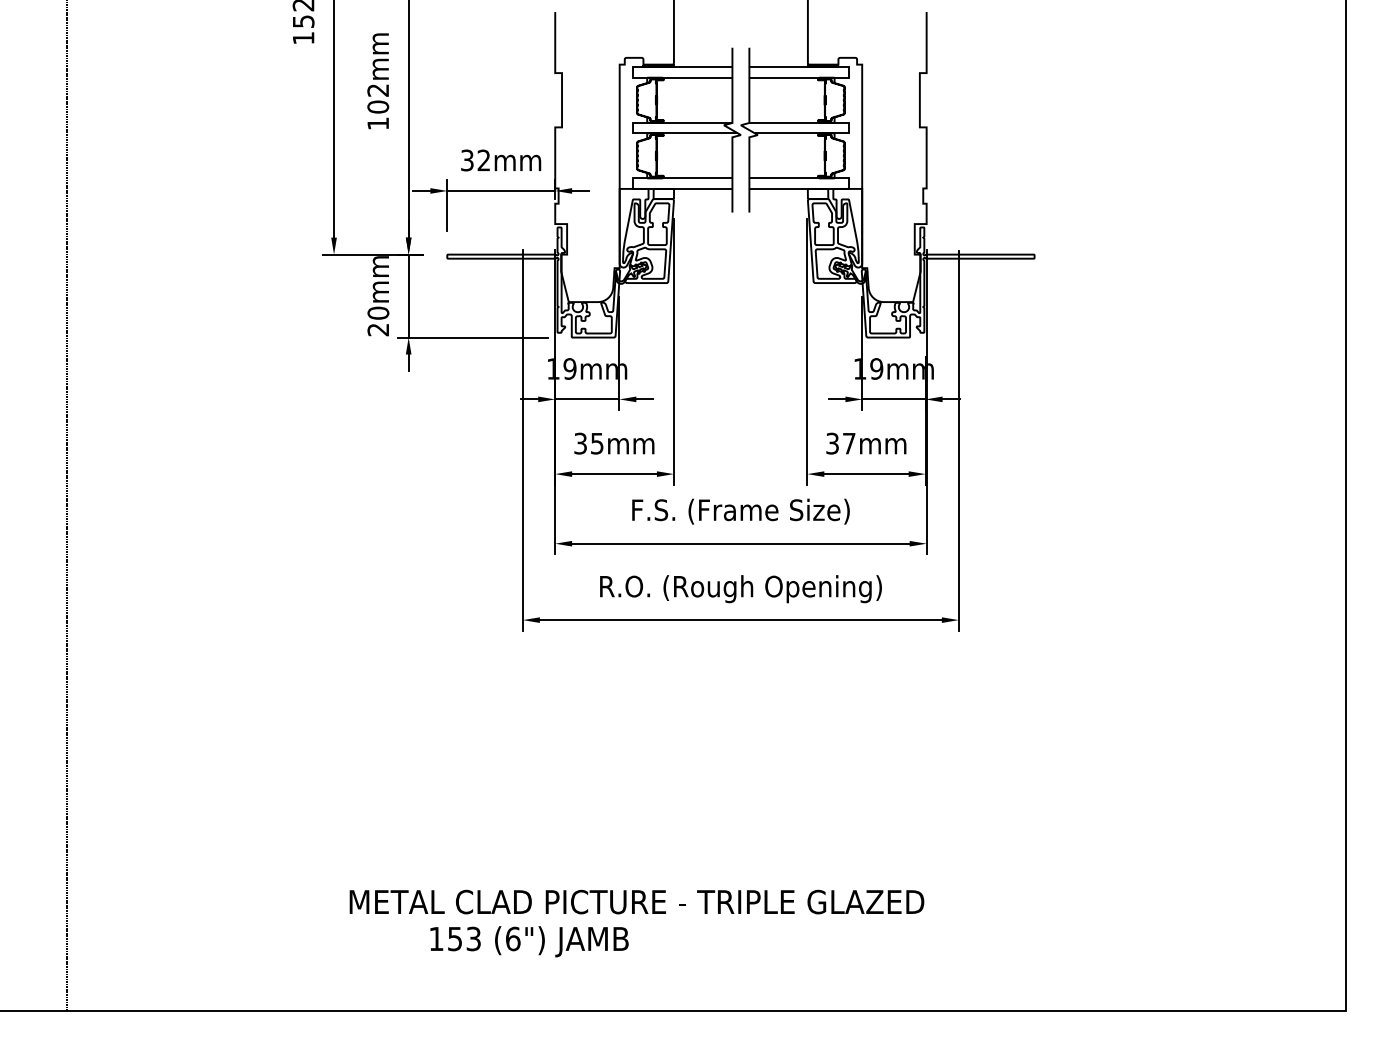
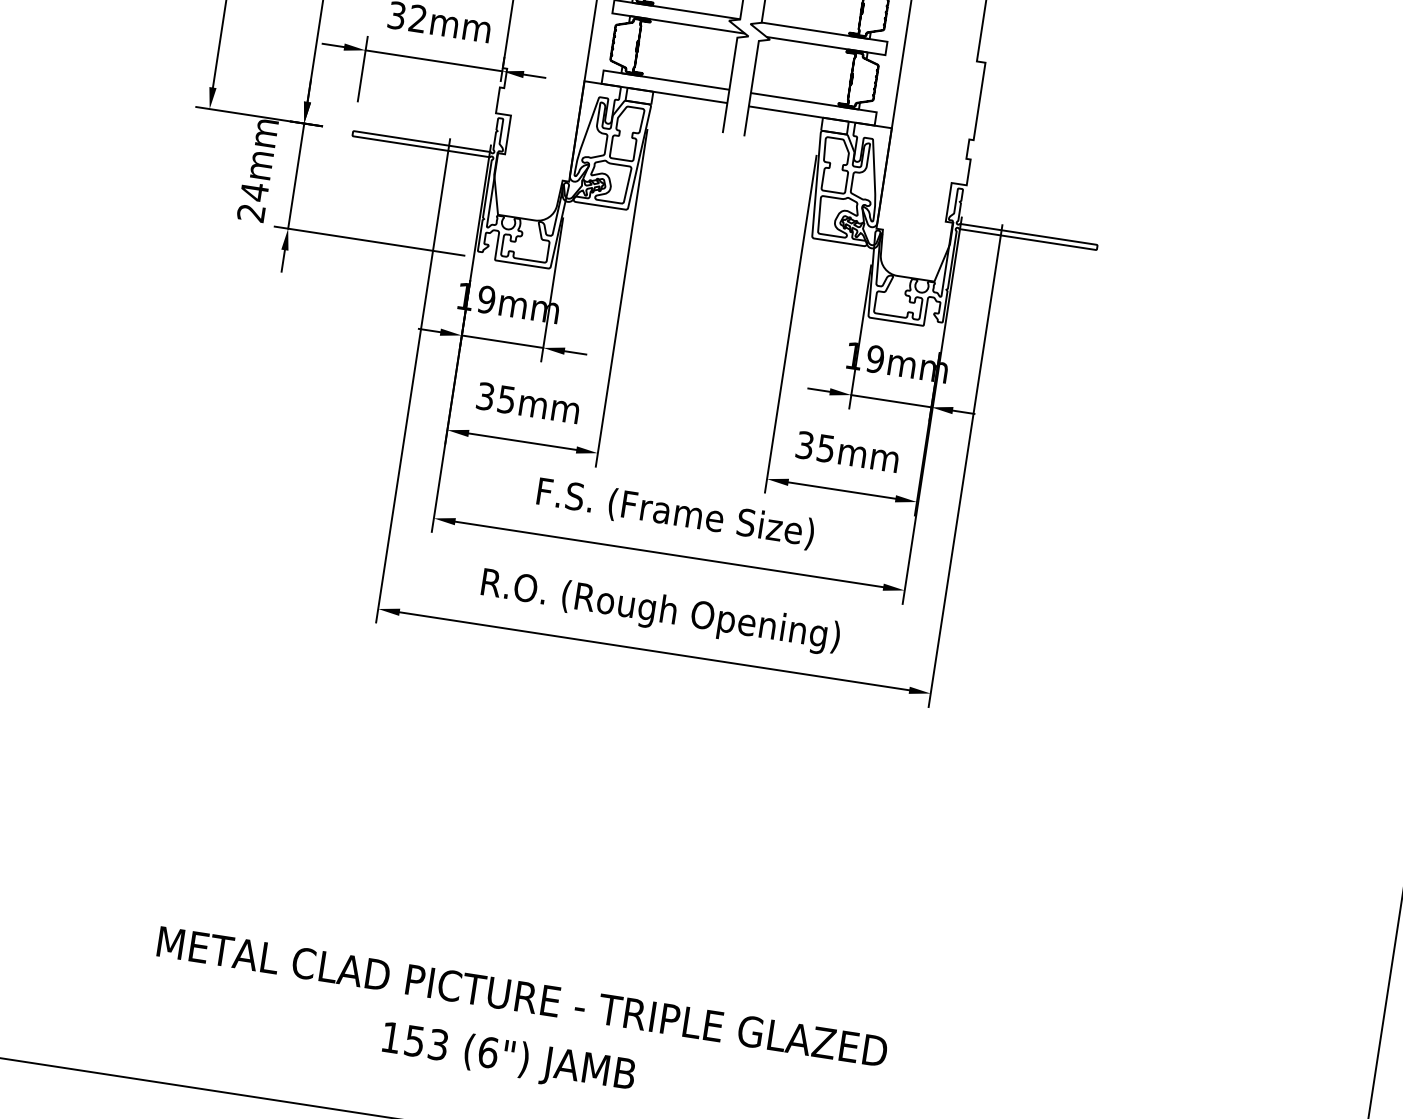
text: (378, 313) -> (254, 192), 20mm -> 24mm
text: (849, 443) -> (826, 448), 37mm -> 35mm
text: (636, 901) -> (522, 996), moved
text: (529, 941) -> (508, 1058), moved

